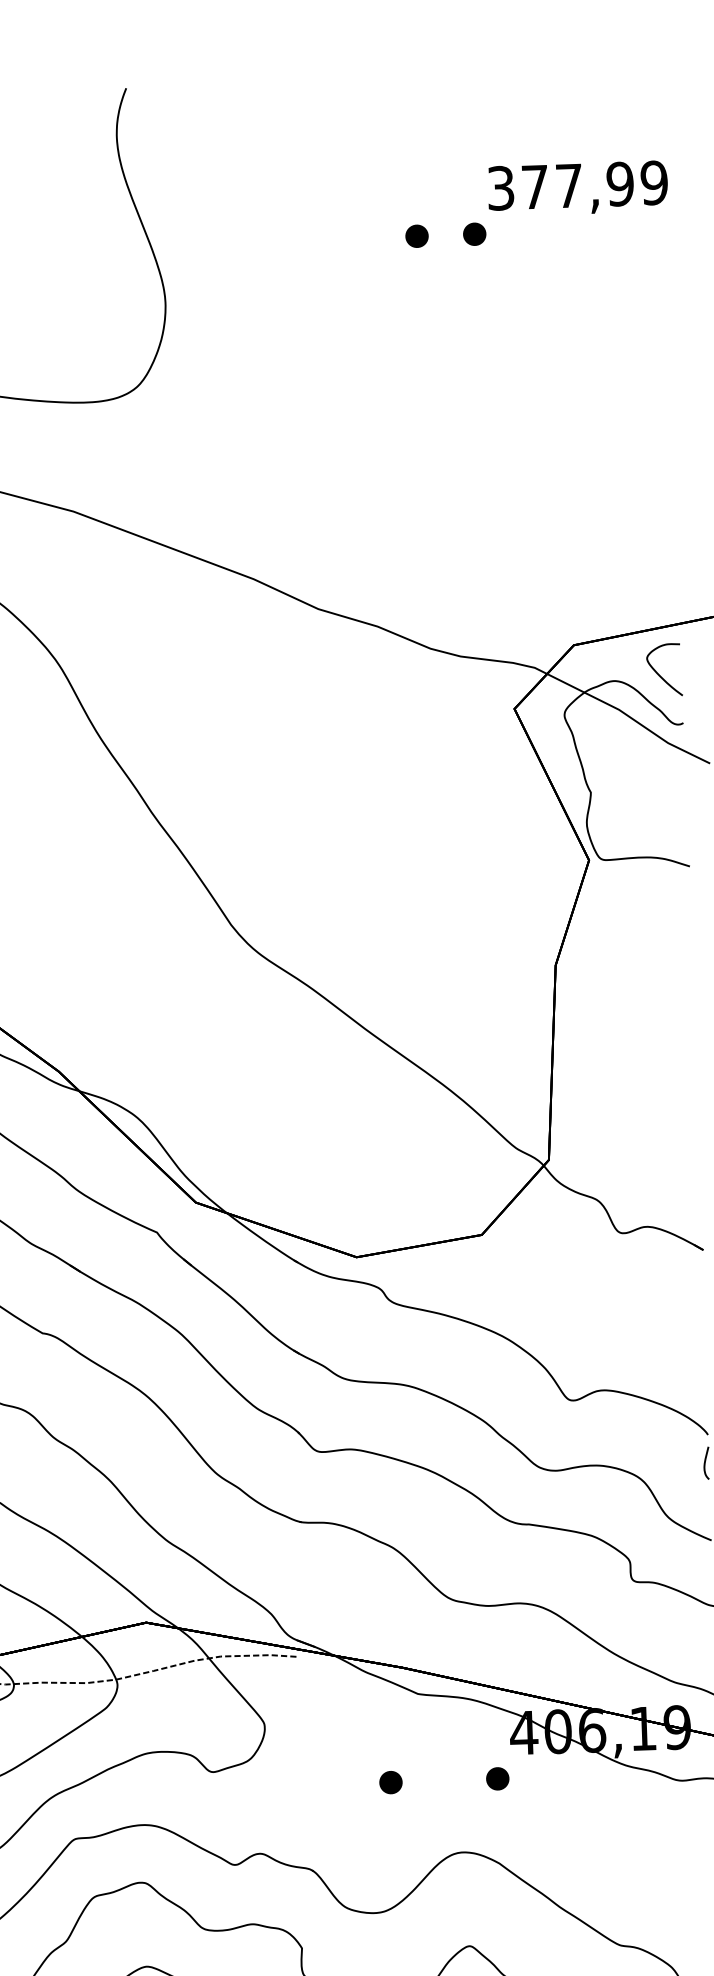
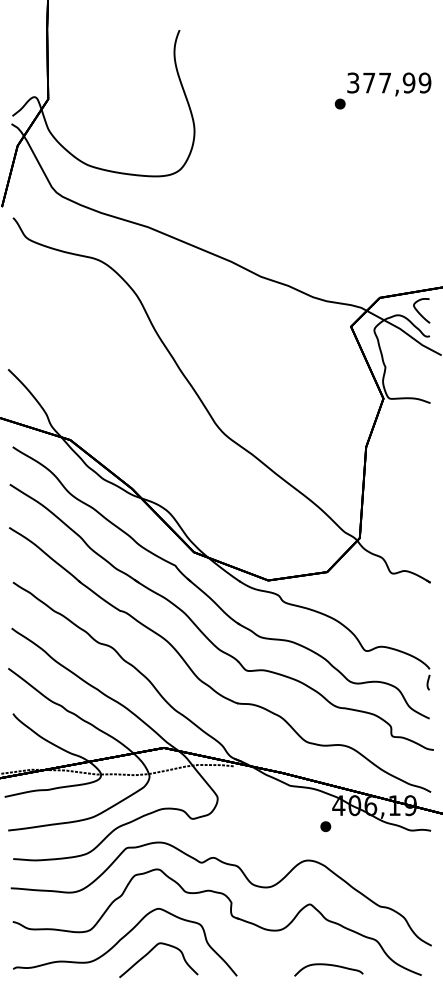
part: (415, 235) -> (312, 103), removed
part: (390, 1782) -> (275, 826), removed

